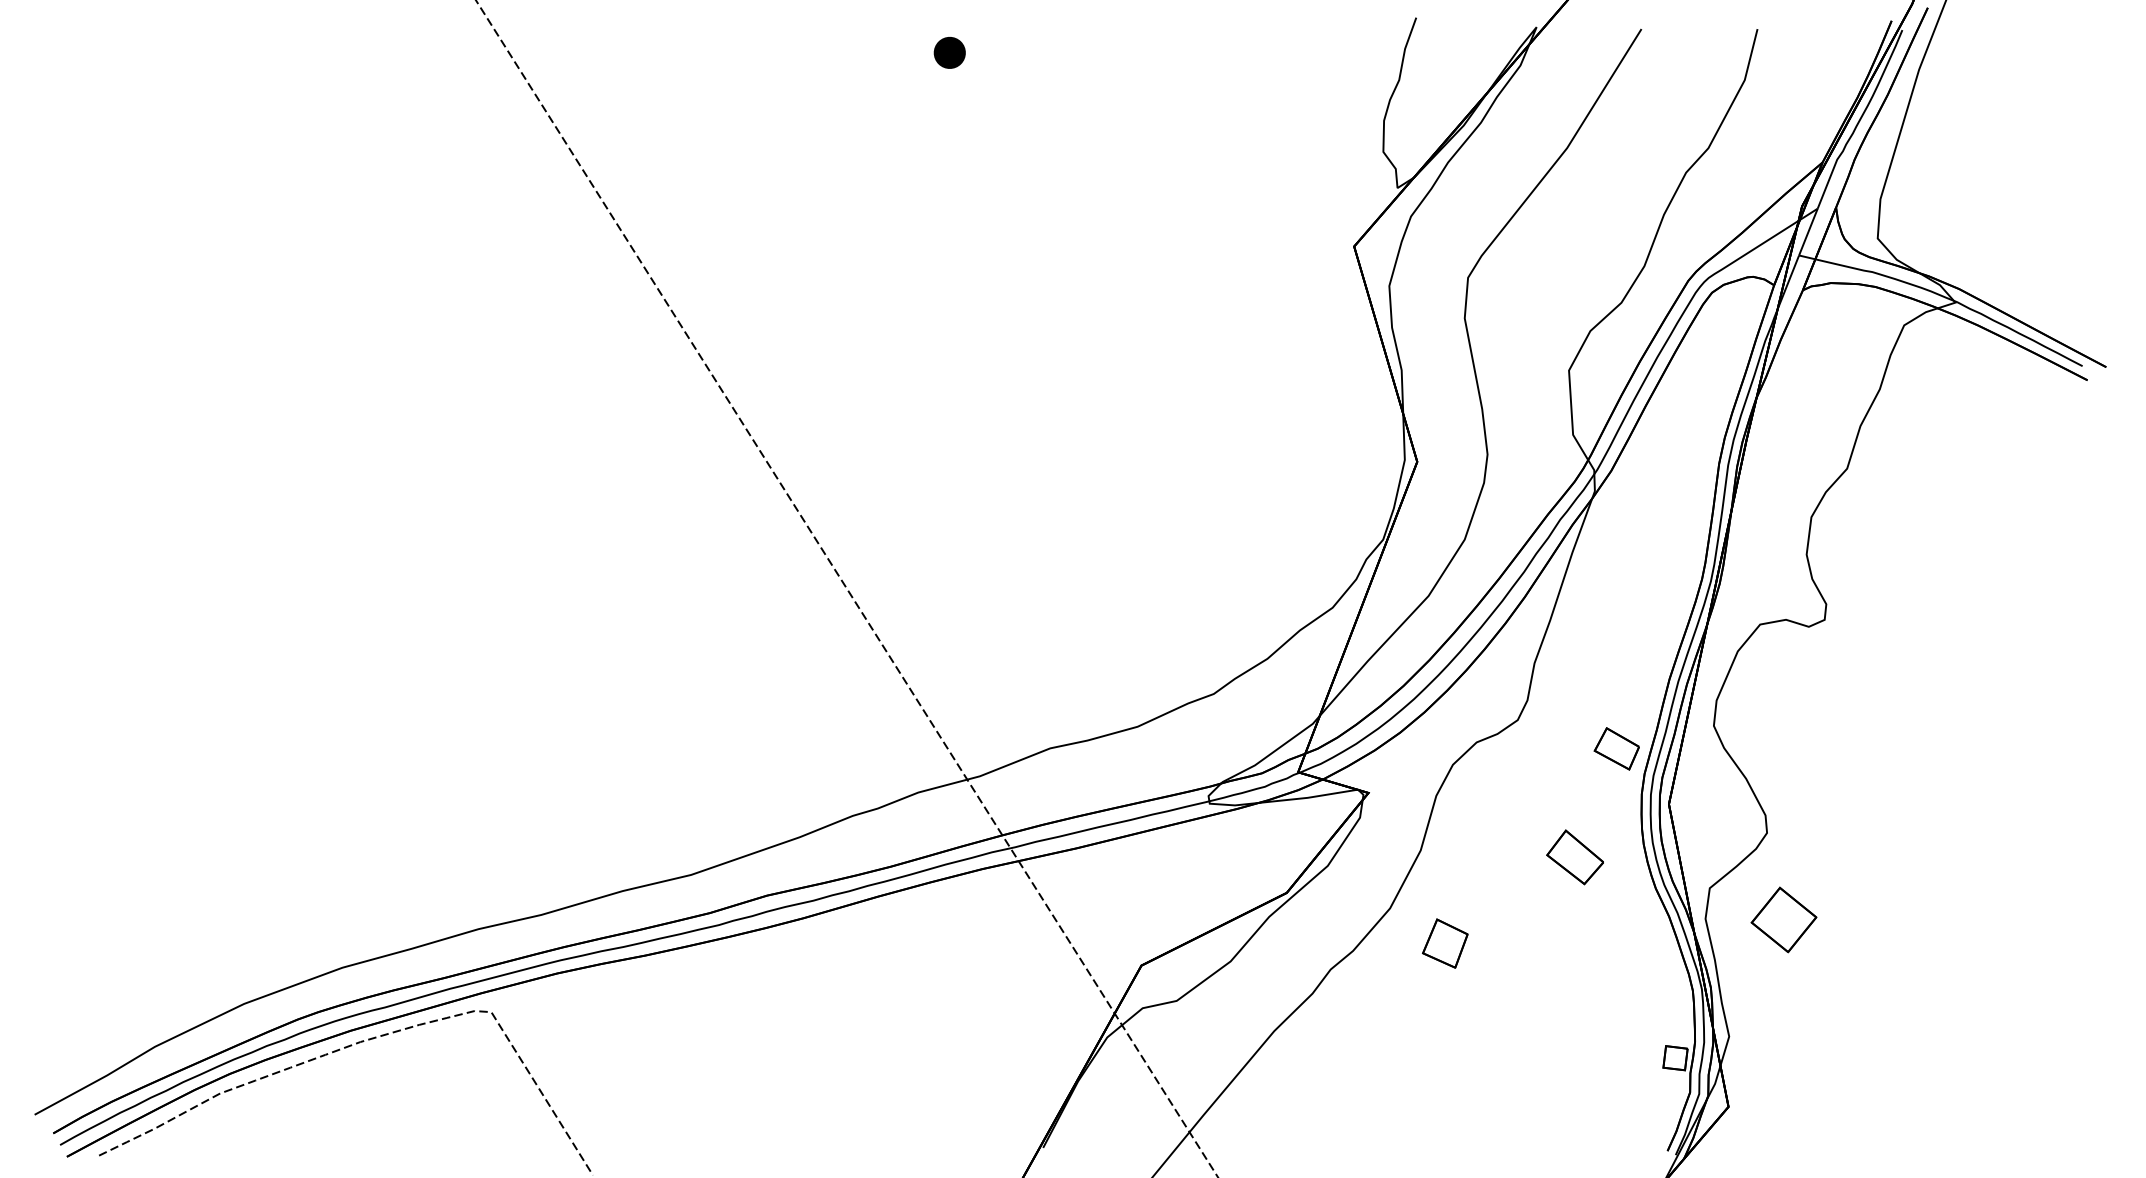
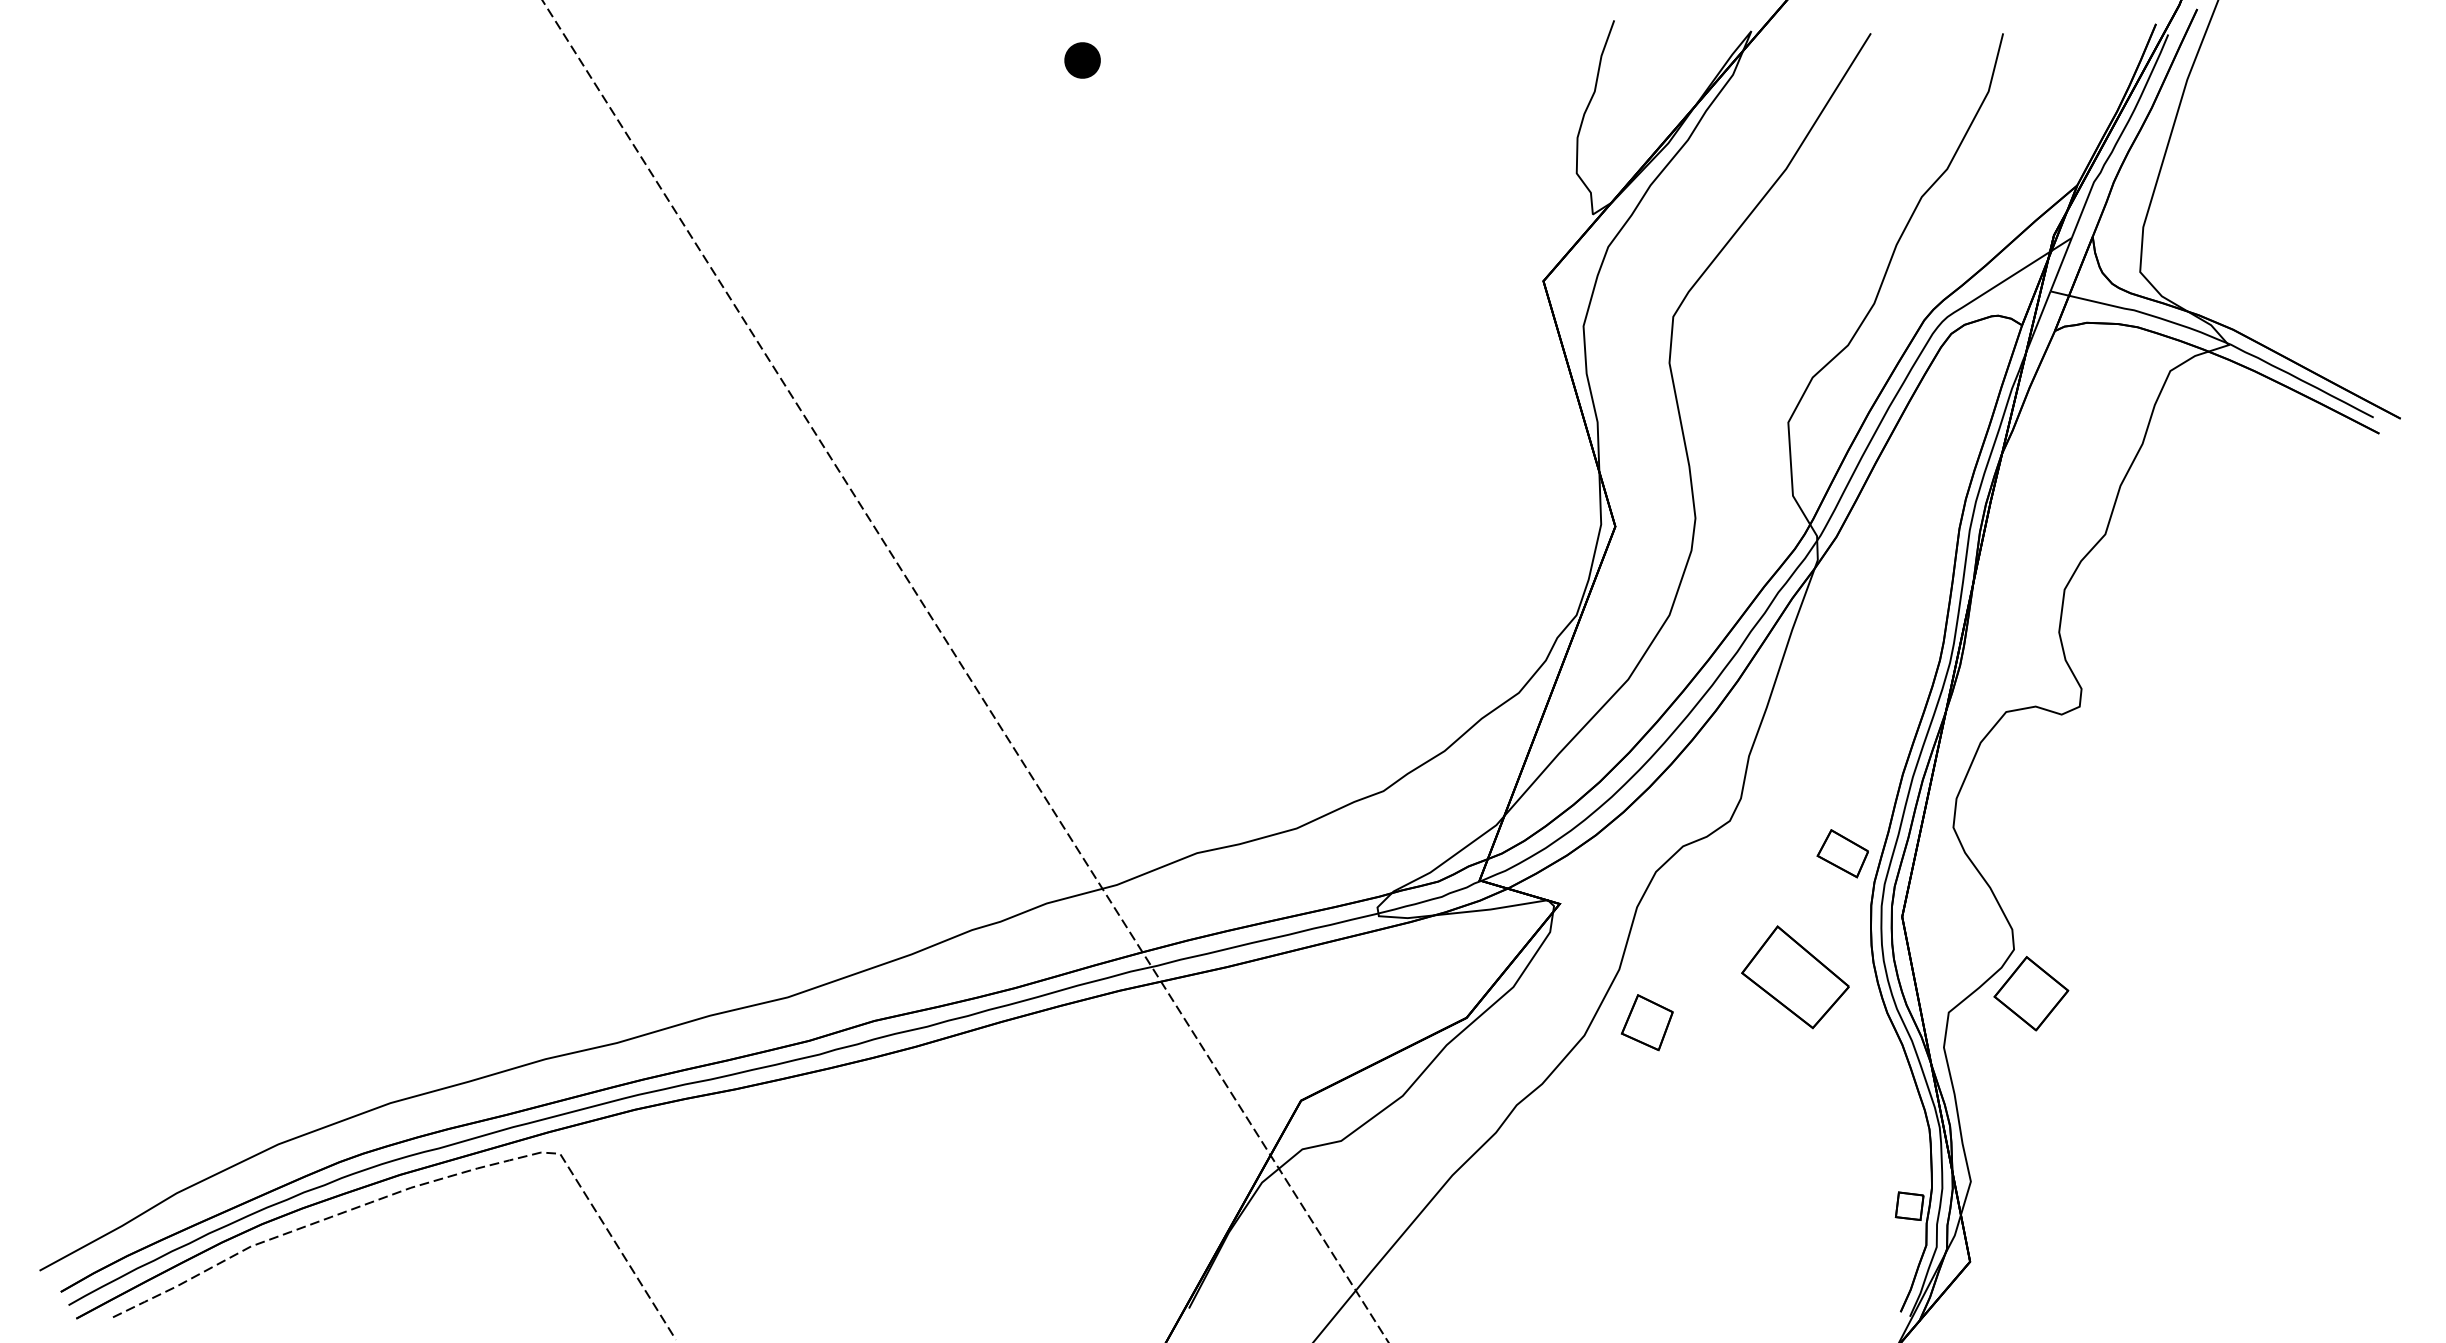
part: (1575, 857) -> (1795, 977), size x1.67
part: (1784, 919) -> (2031, 993), moved
part: (1445, 943) -> (1647, 1022), moved

